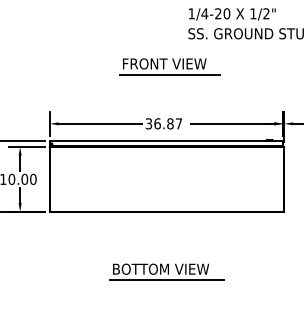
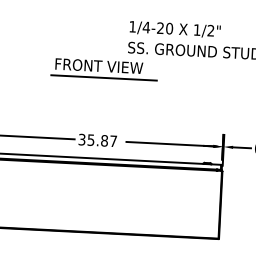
part: (169, 66) -> (104, 69), moved
text: (157, 123) -> (91, 139), 36.87 -> 35.87

